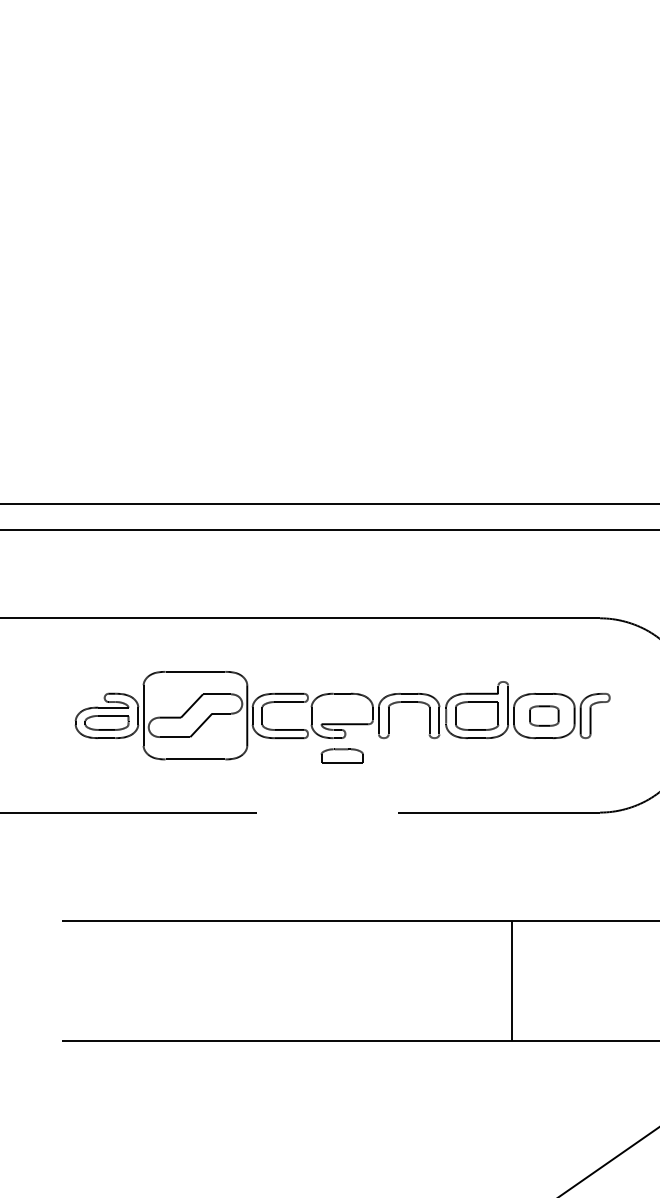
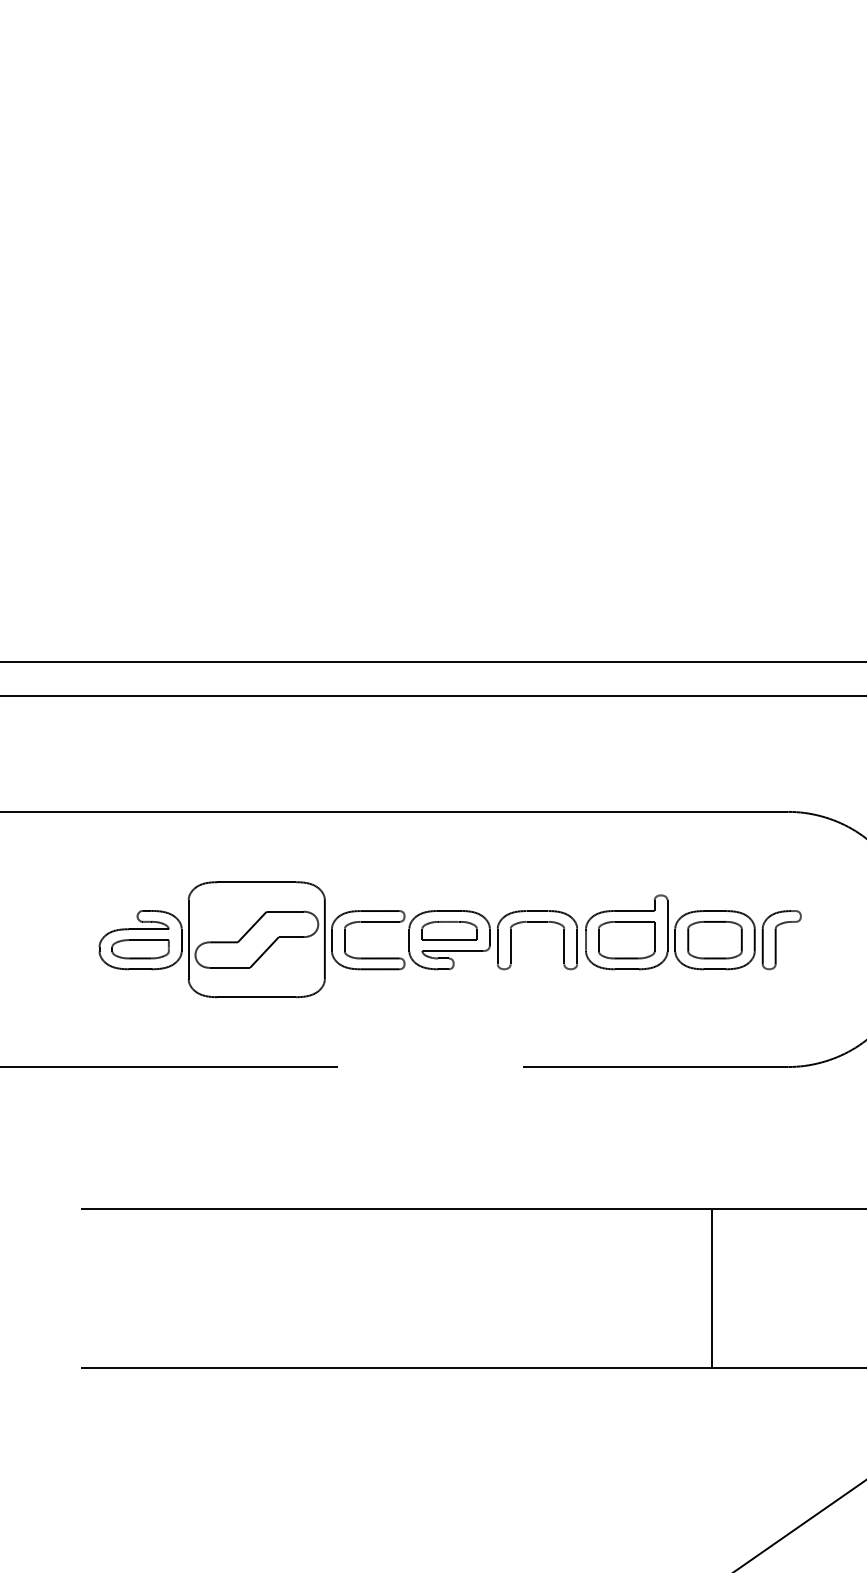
part: (543, 716) -> (714, 940), size x1.43
part: (342, 755) -> (449, 930), moved
line: (511, 980) -> (711, 1287), moved

